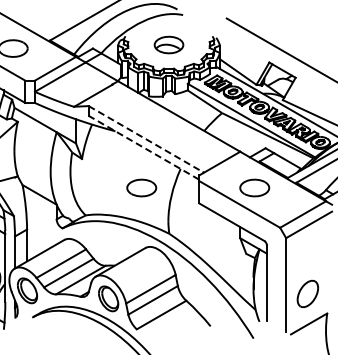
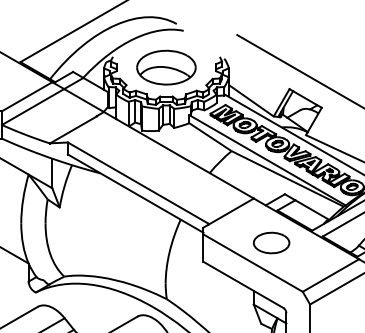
part: (168, 44) -> (165, 66), size x1.67
line: (146, 139) -> (138, 183), dashed -> solid
line: (143, 147) -> (135, 193), dashed -> solid
part: (141, 187) -> (132, 242), removed

